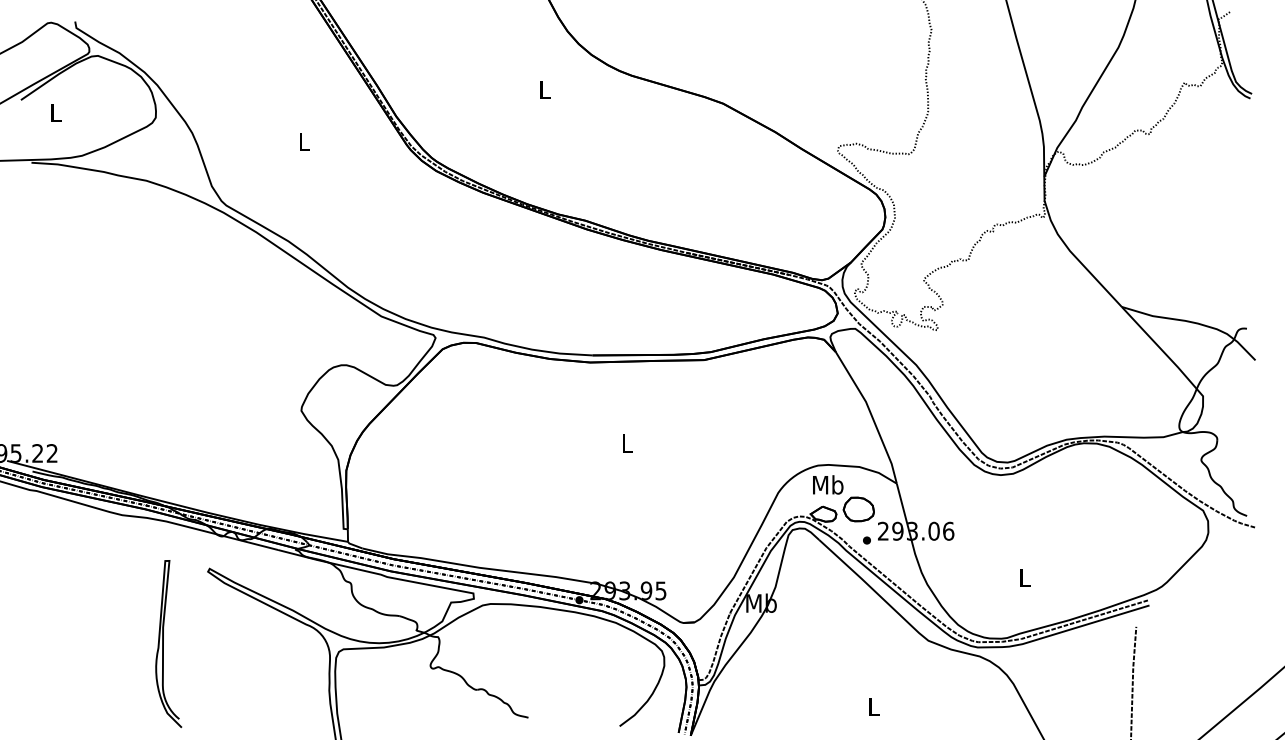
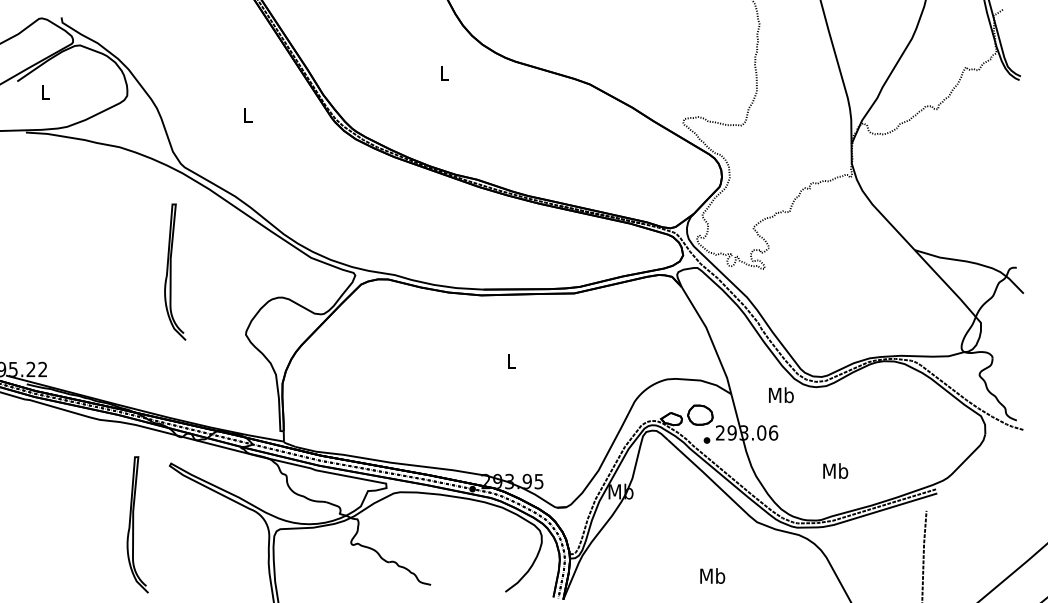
curve: (209, 333) -> (171, 271), added
text: (828, 484) -> (781, 394), moved
text: (1024, 577) -> (835, 470), L -> Mb
text: (873, 706) -> (712, 575), L -> Mb

